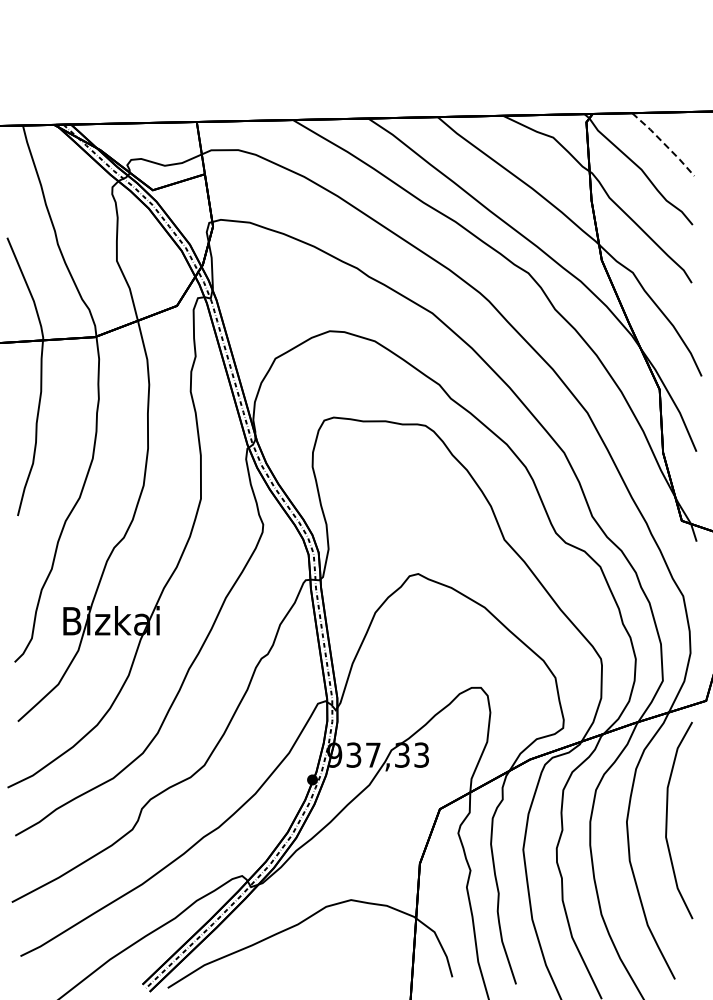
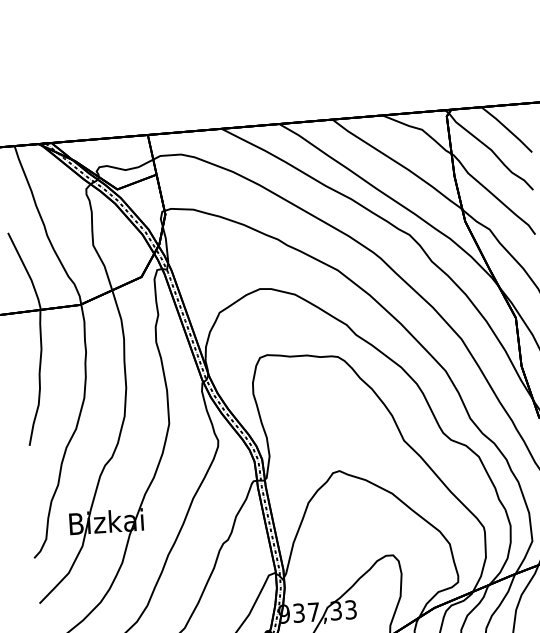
line: (664, 144) -> (507, 129), dashed -> solid

